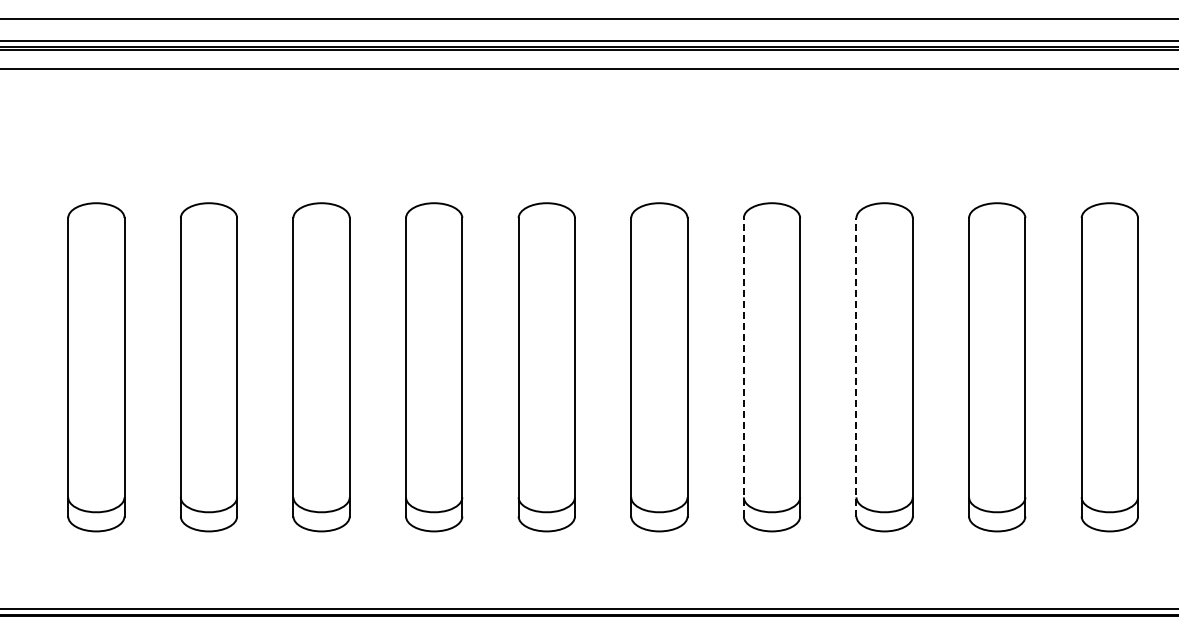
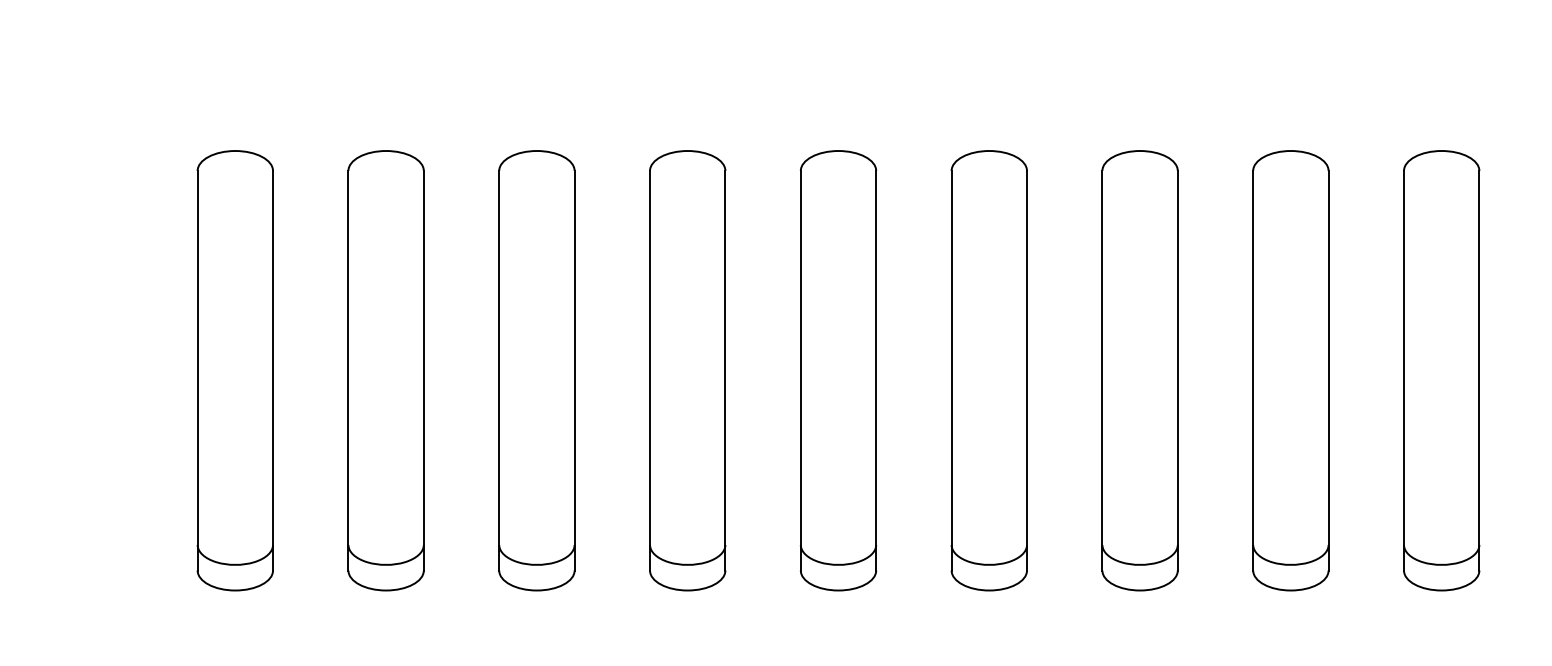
line: (743, 366) -> (1101, 369), dashed -> solid
line: (856, 366) -> (1253, 369), dashed -> solid

